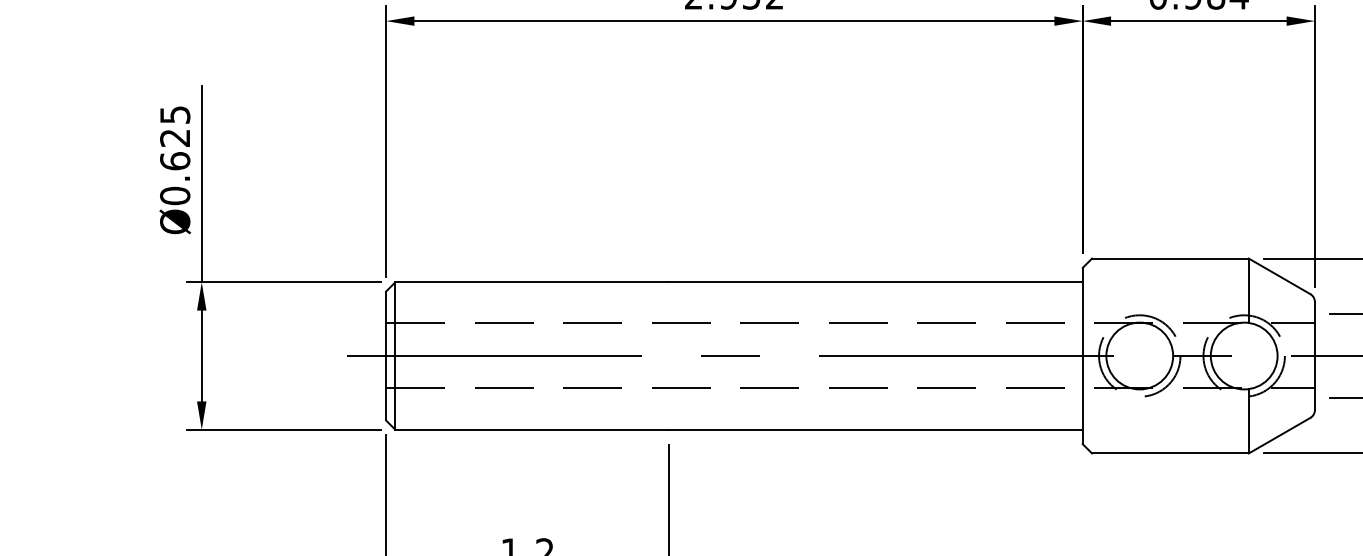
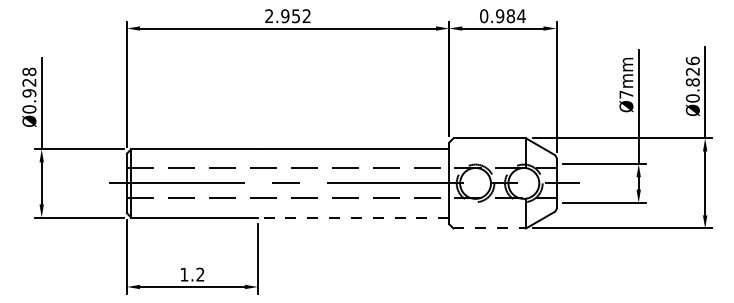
text: (175, 137) -> (29, 82), Ø0.625 -> Ø0.928
line: (875, 429) -> (353, 217), solid -> dashed
line: (1172, 453) -> (490, 228), solid -> dashed

